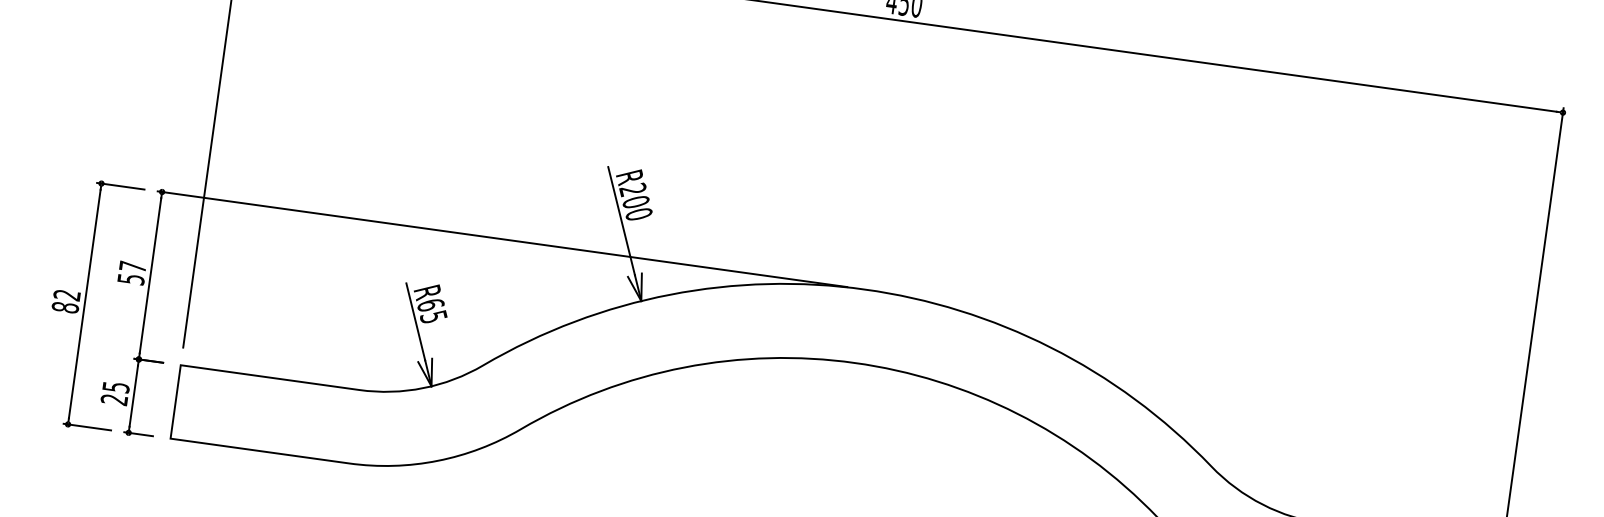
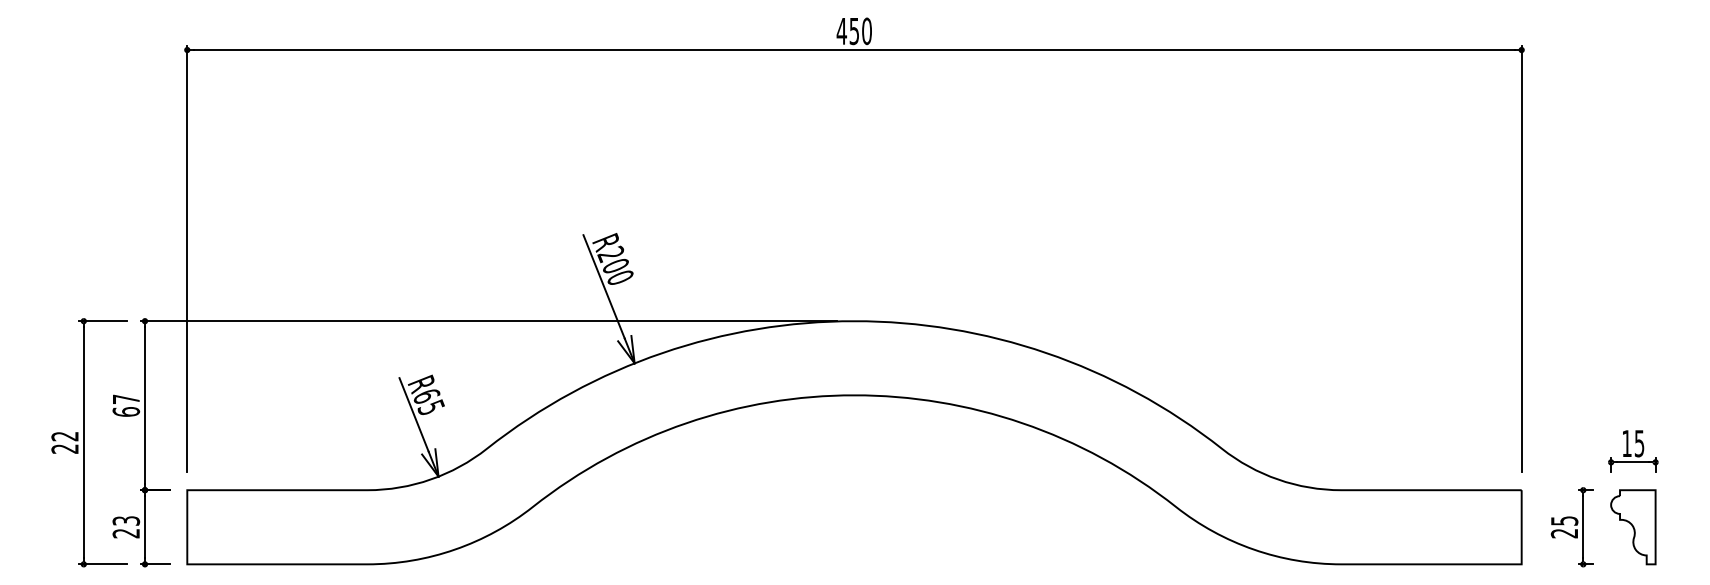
text: (131, 278) -> (126, 411), 57 -> 67
text: (64, 307) -> (64, 448), 82 -> 22
text: (115, 386) -> (125, 520), 25 -> 23

